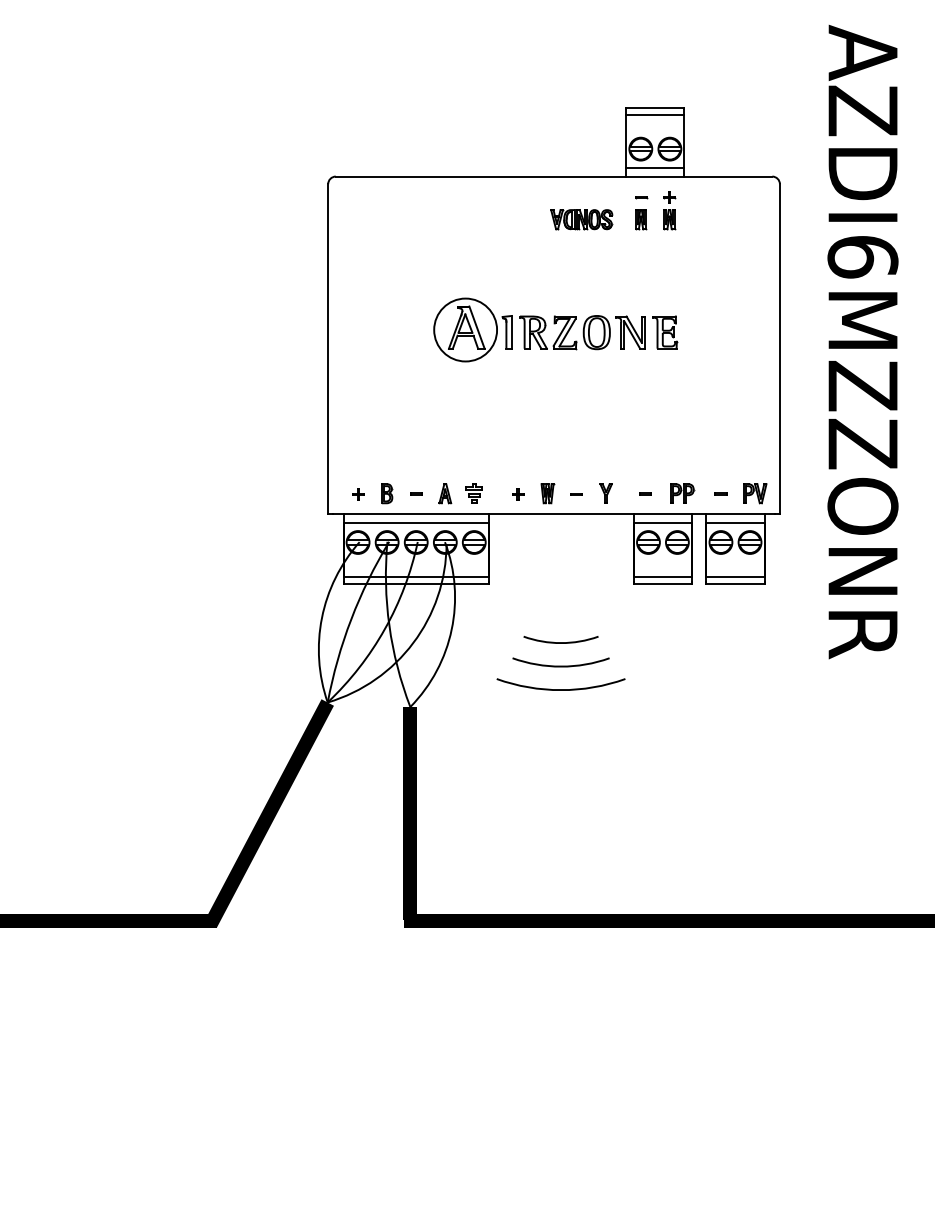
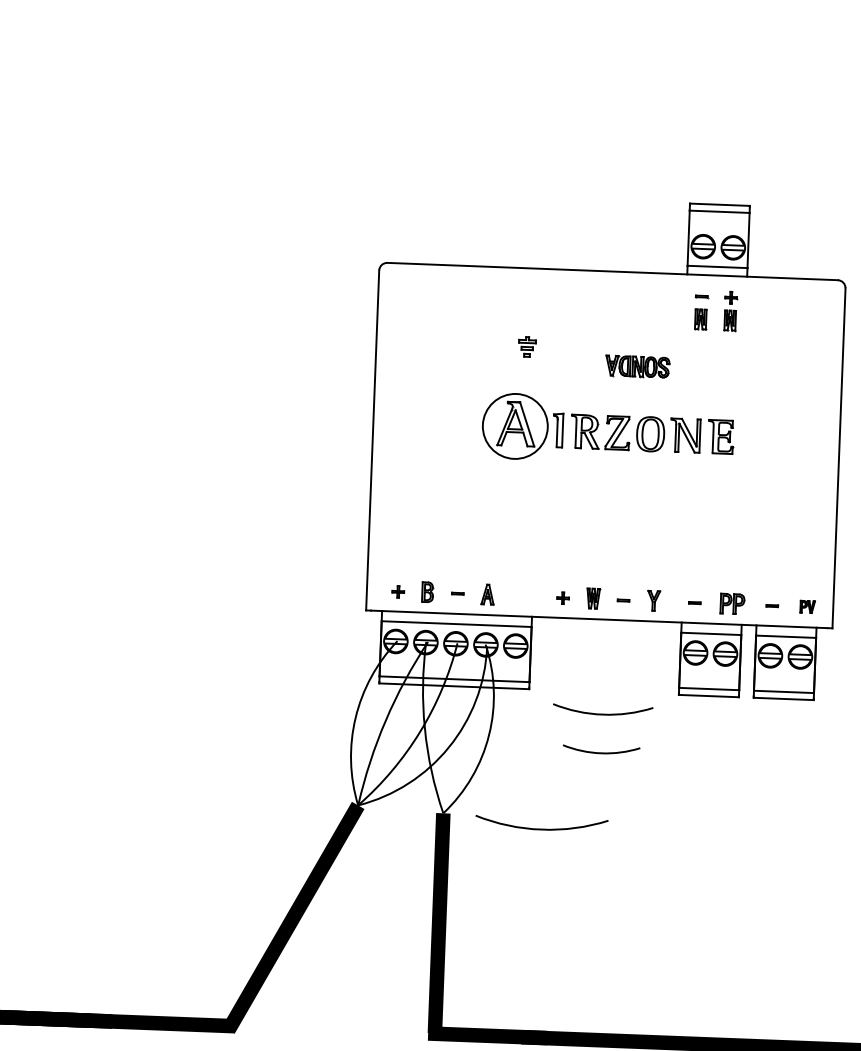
part: (581, 219) -> (637, 366), moved
part: (473, 493) -> (526, 346), moved
part: (755, 493) -> (808, 606), size x0.6
arc: (560, 665) -> (602, 713), moved
arc: (560, 689) -> (541, 828), moved

